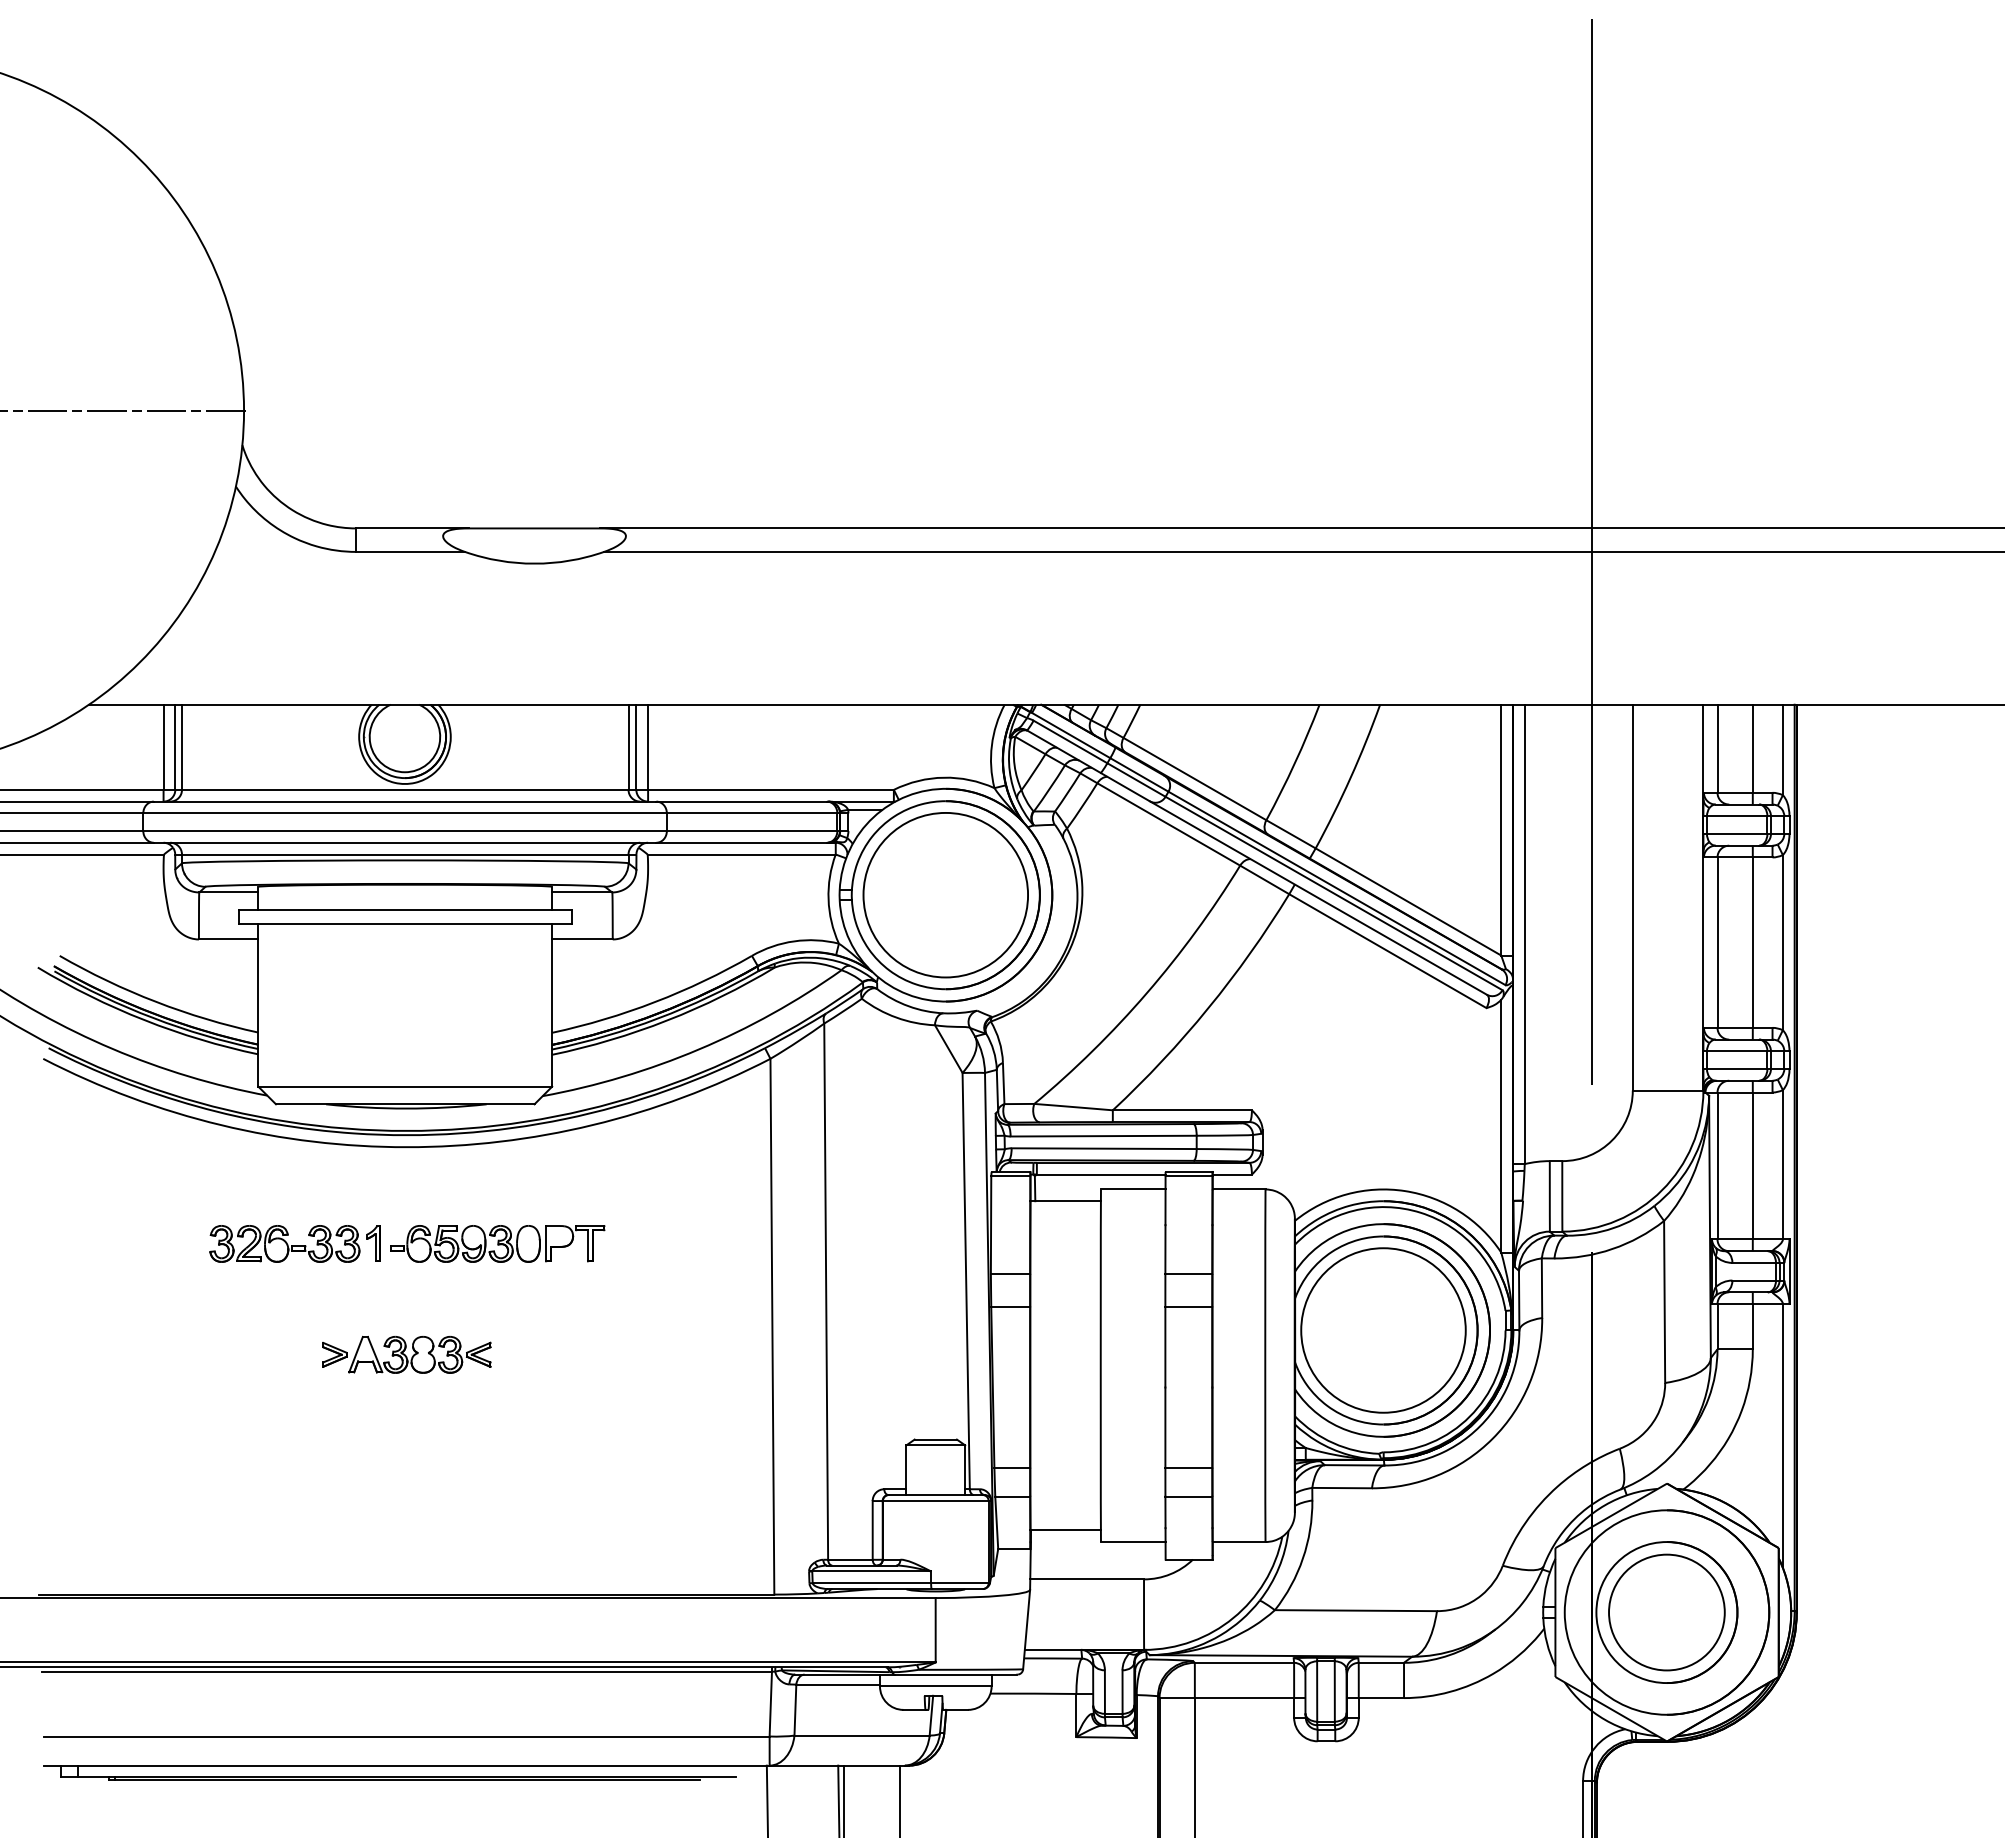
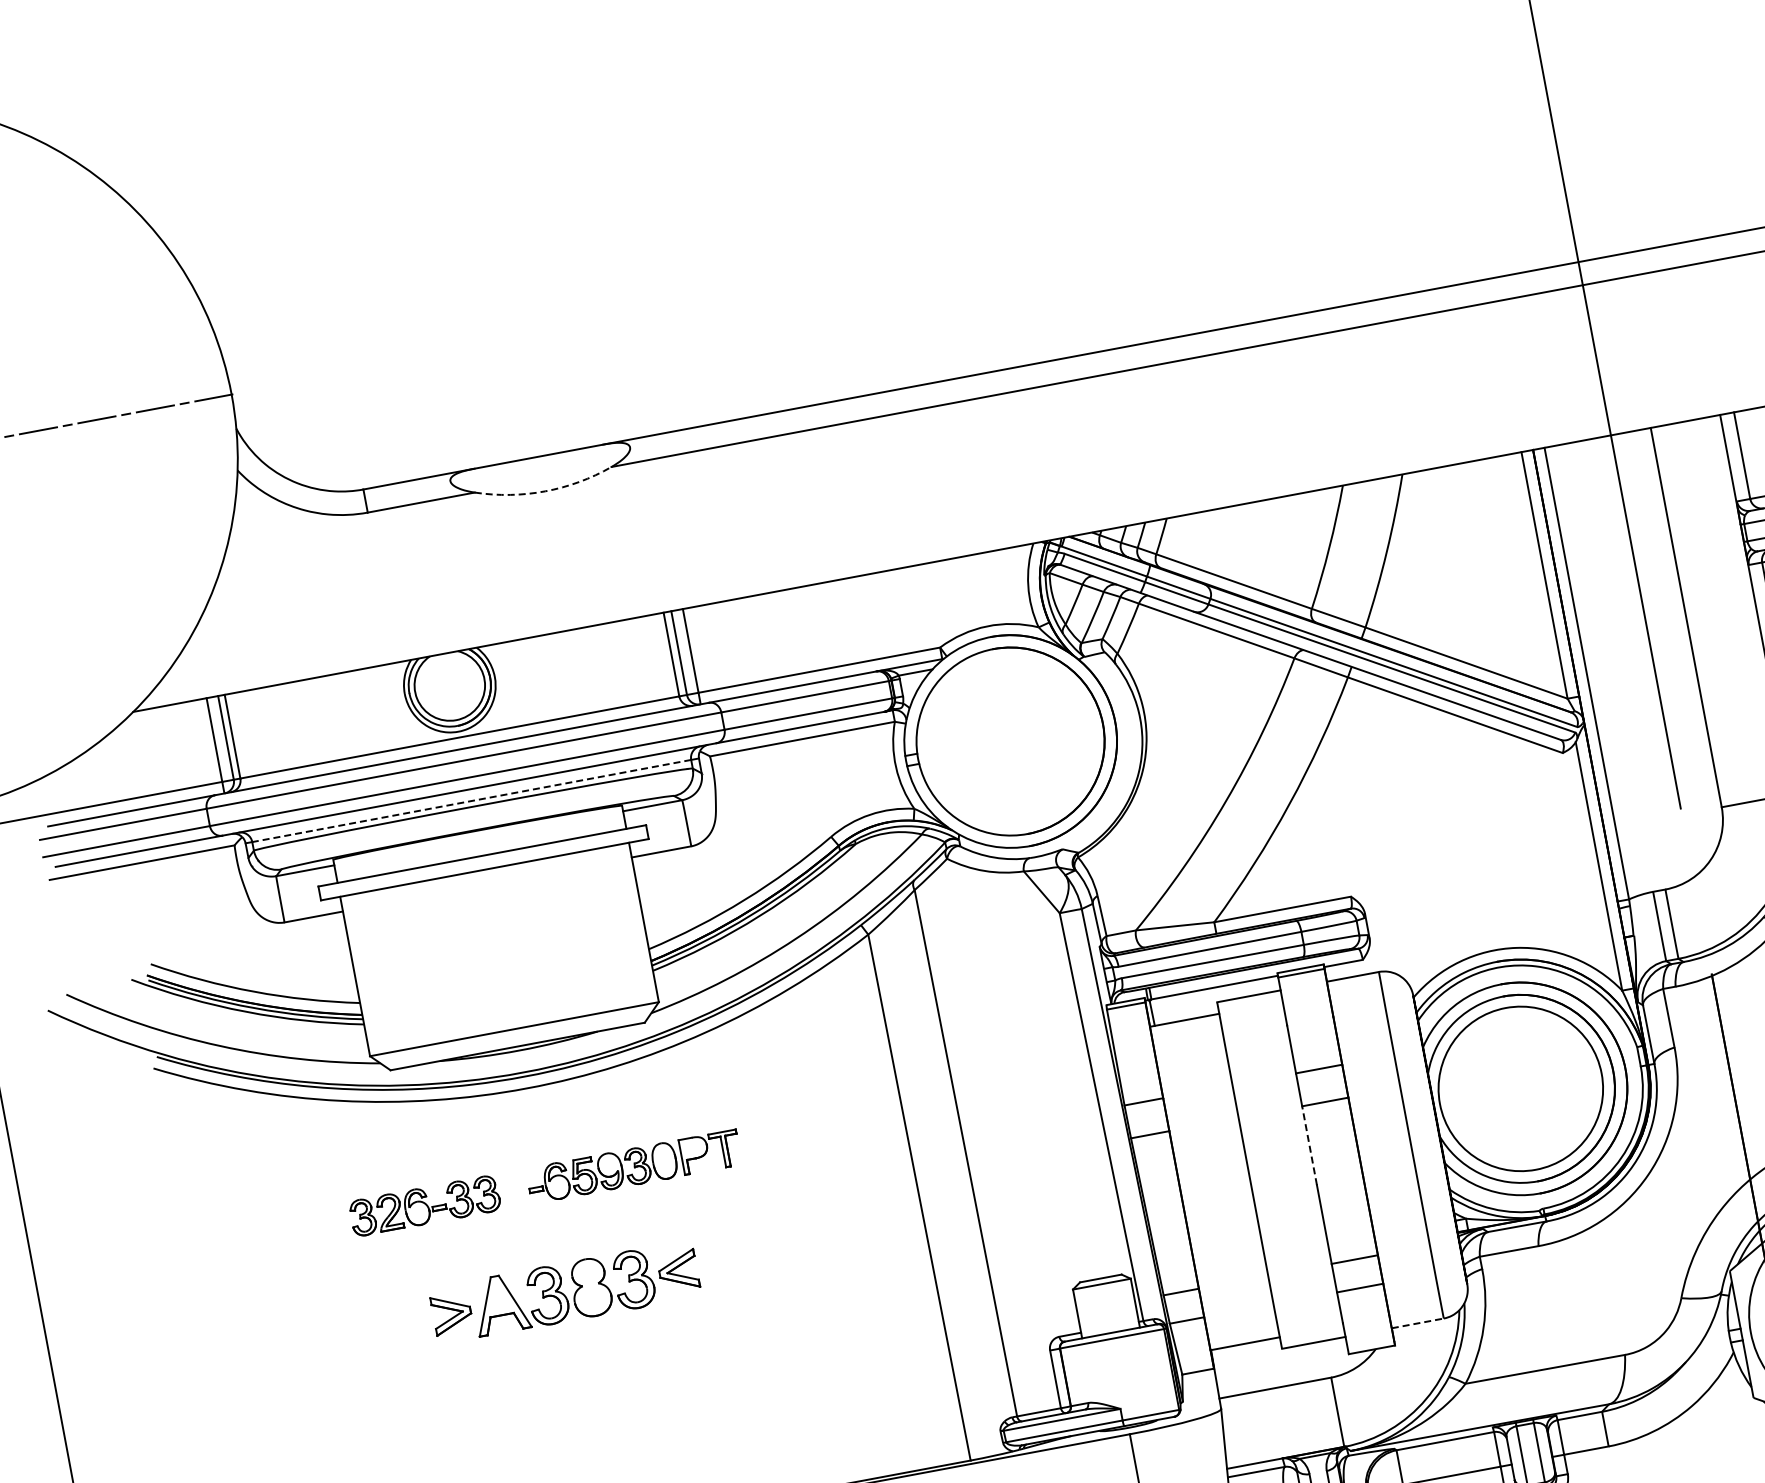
arc: (534, 563) -> (545, 491), solid -> dashed
line: (404, 854) -> (470, 801), solid -> dashed
part: (945, 895) -> (1010, 741), removed
part: (373, 1243) -> (512, 1189), removed
line: (1165, 1346) -> (1309, 1144), solid -> dashed
part: (406, 1354) -> (564, 1292), size x1.6
line: (1239, 1542) -> (1418, 1323), solid -> dashed

